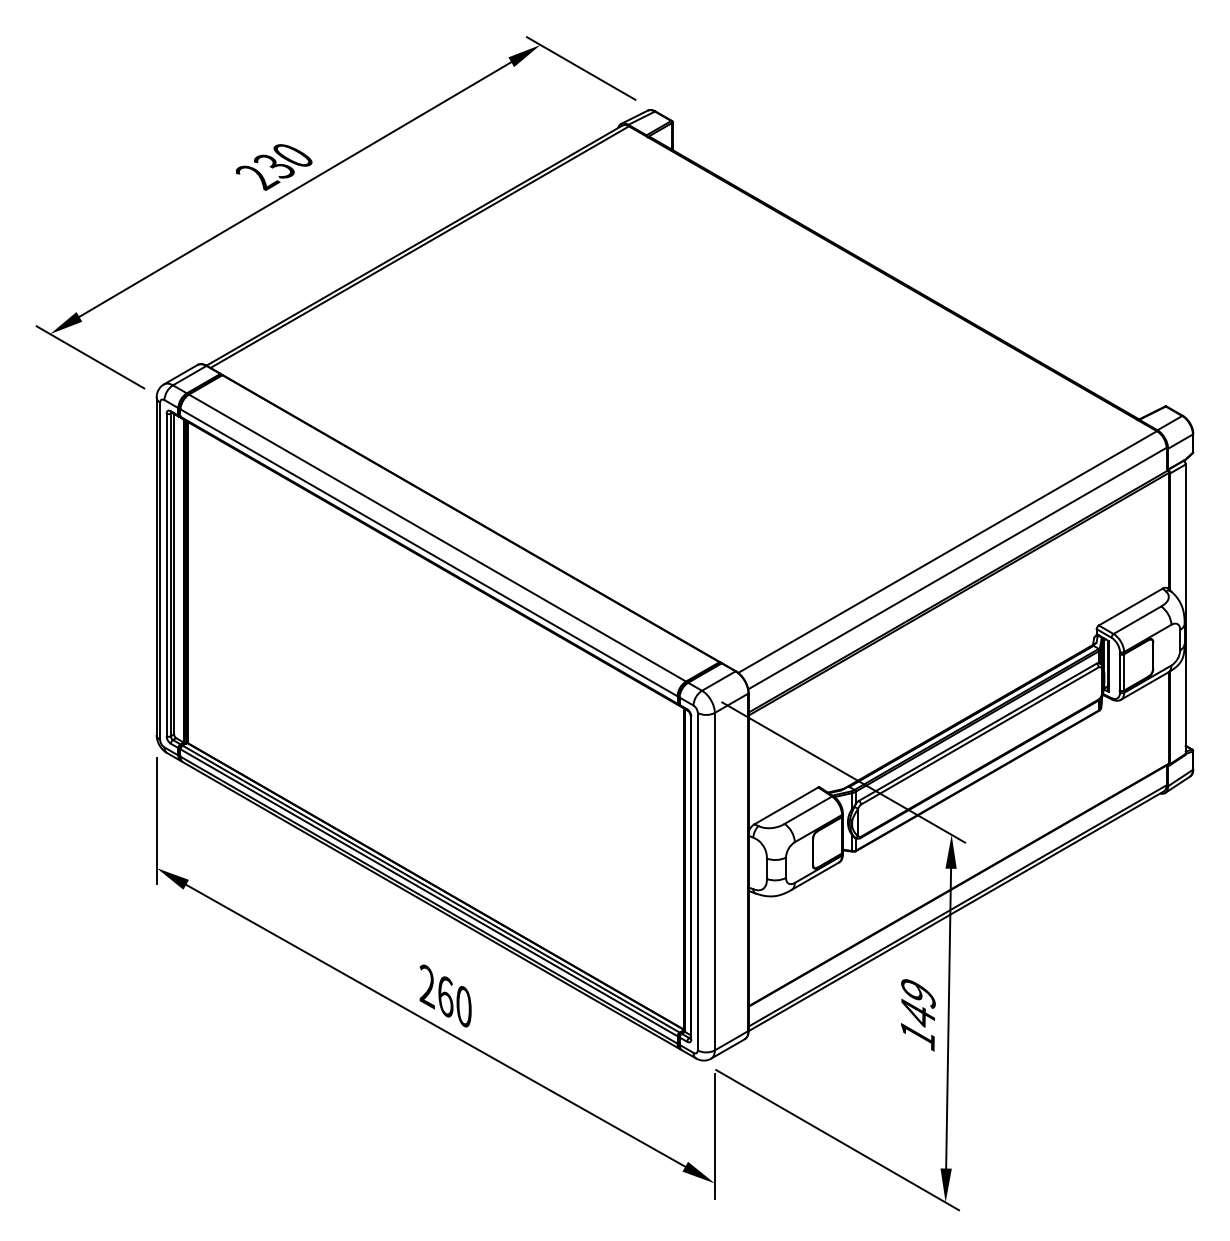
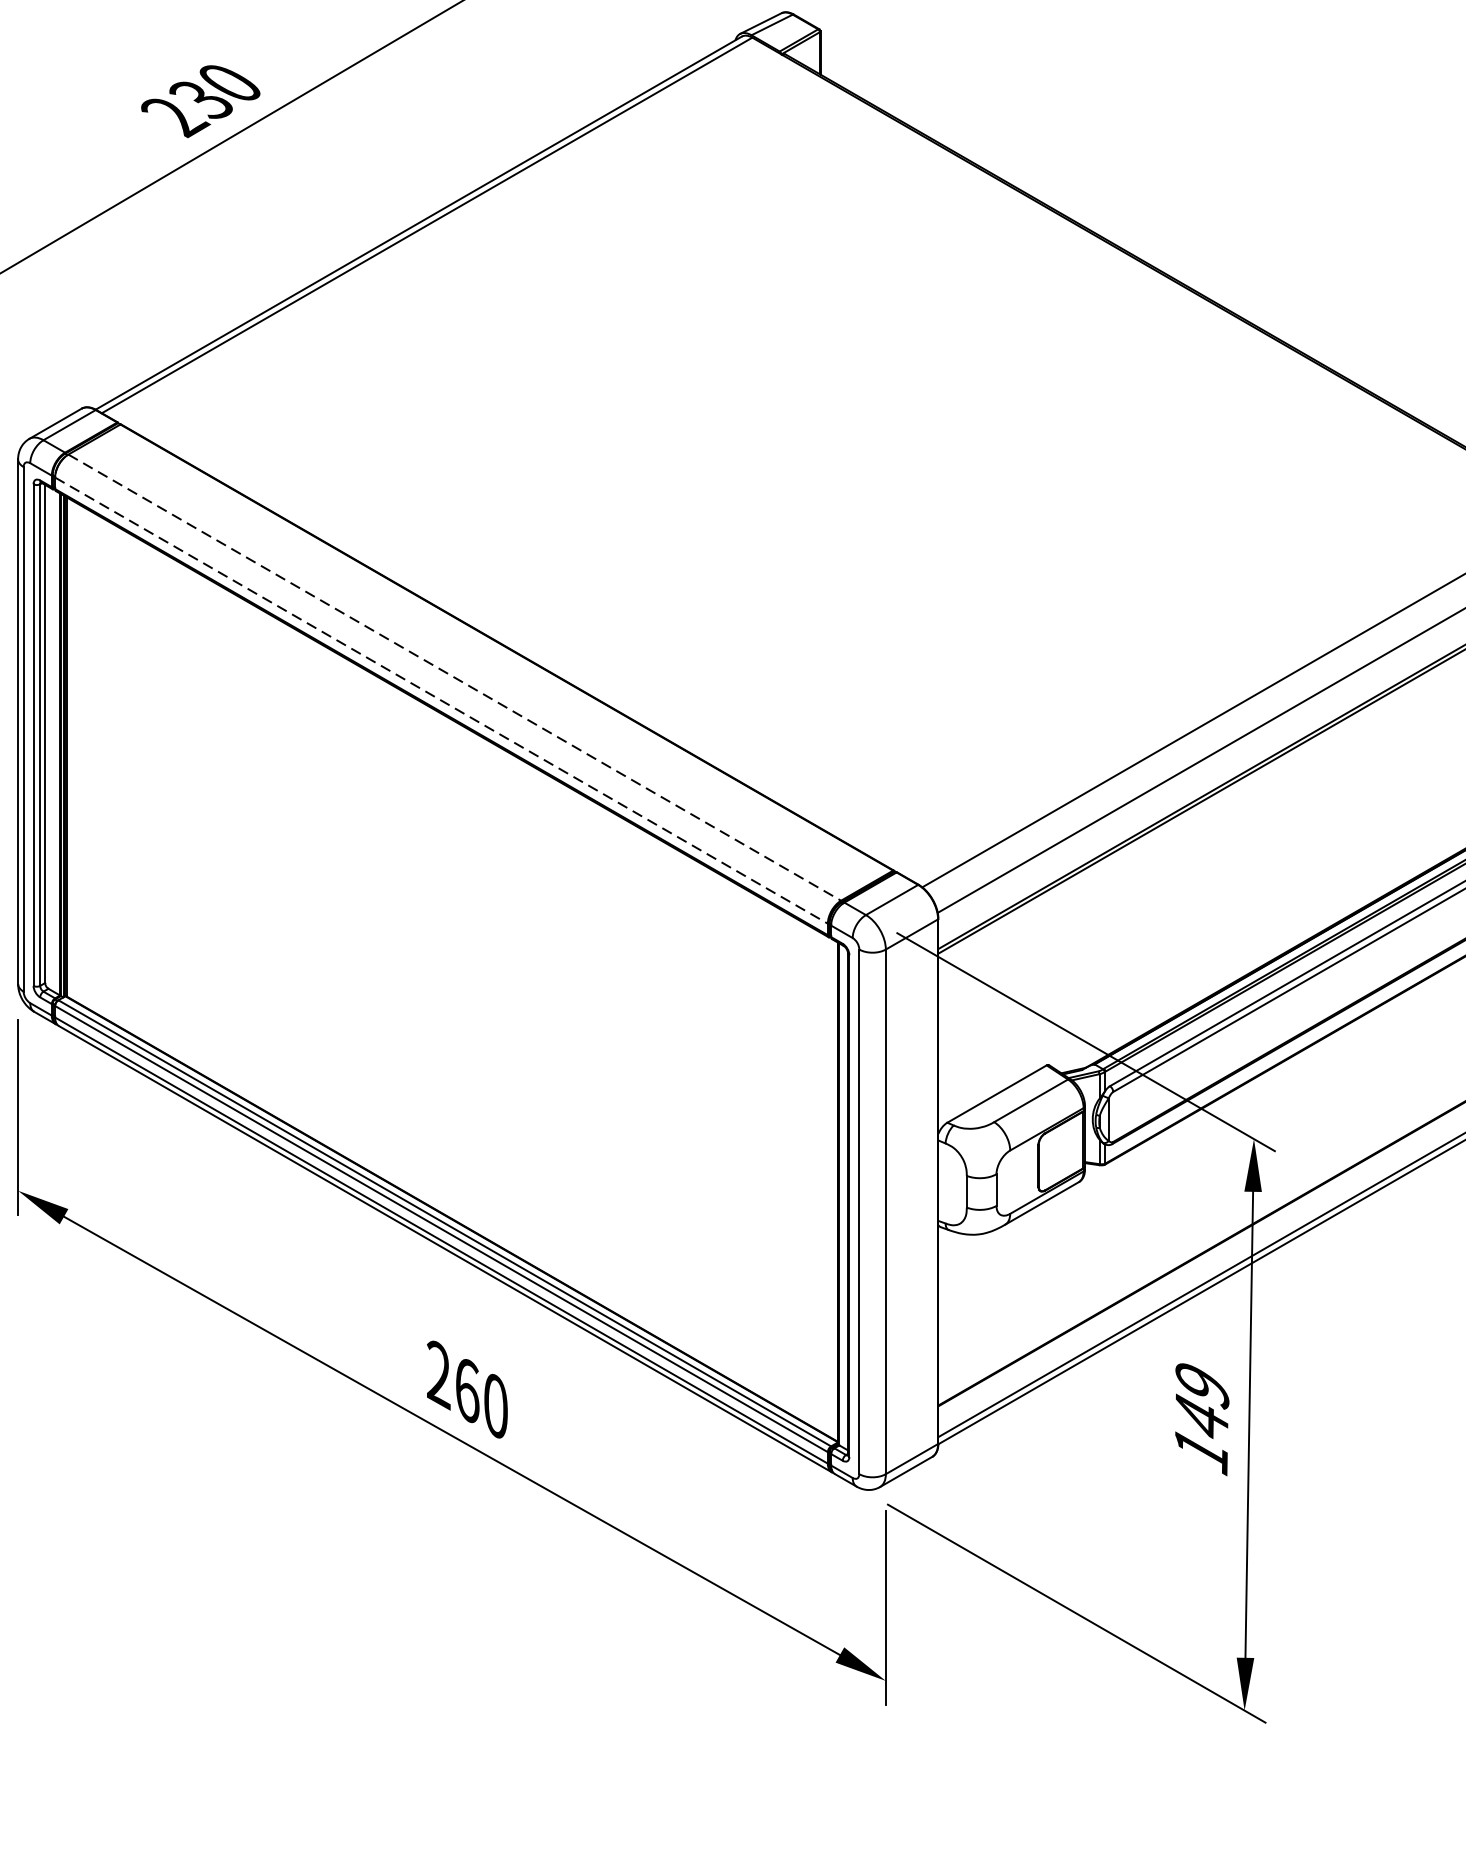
line: (437, 538) -> (454, 678), solid -> dashed
line: (429, 552) -> (442, 700), solid -> dashed

